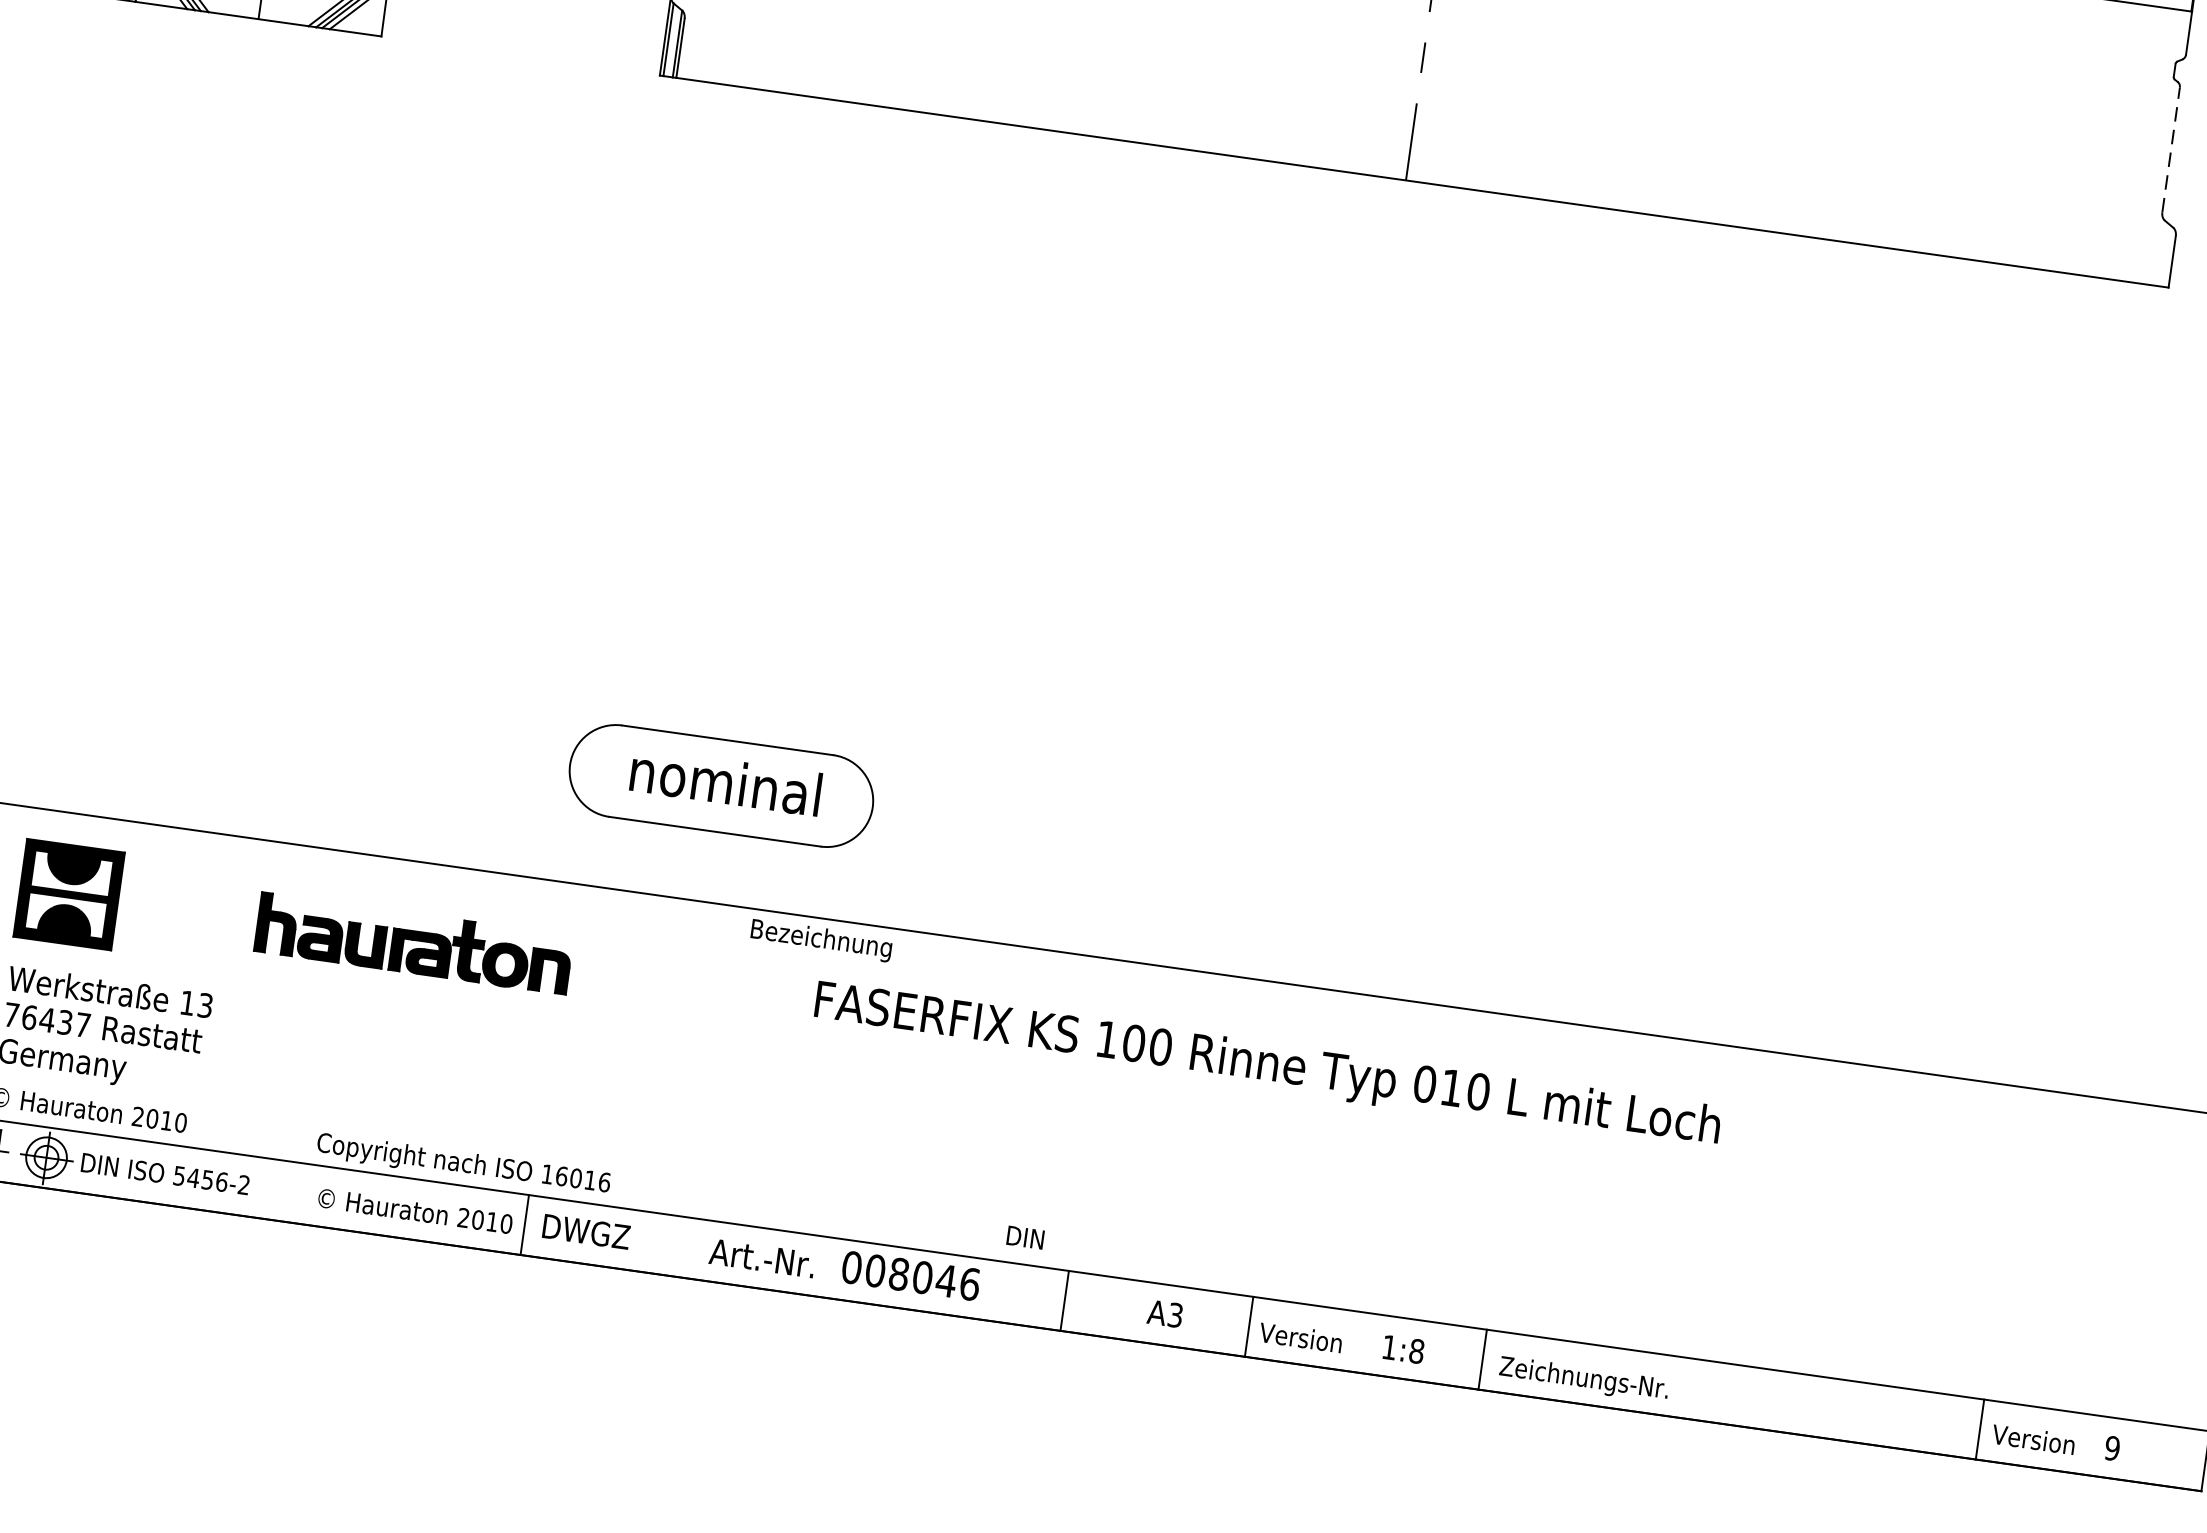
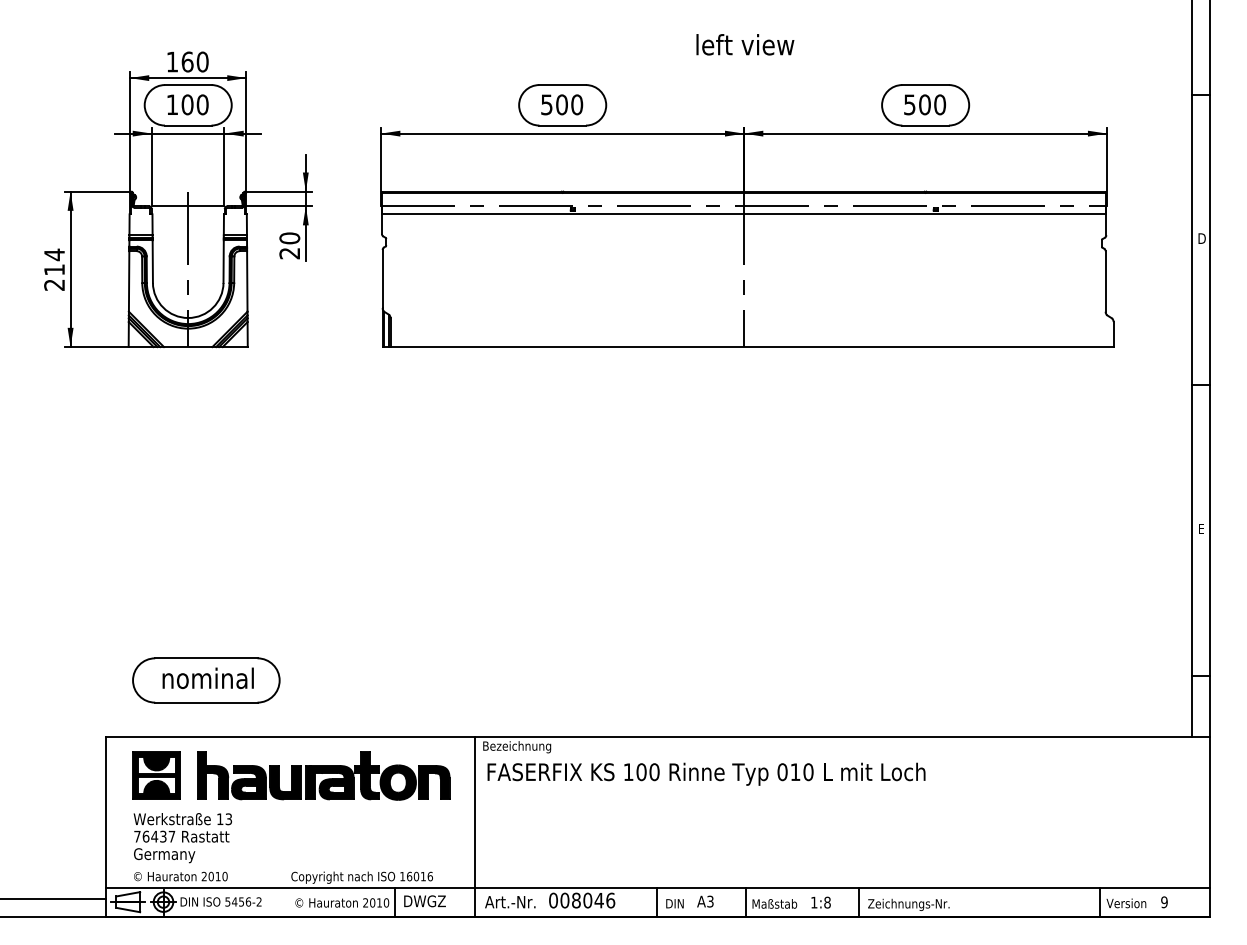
line: (2171, 147) -> (1105, 280), dashed -> solid
part: (721, 786) -> (206, 680), moved
part: (413, 942) -> (323, 775), size x1.67
text: (1267, 1064) -> (706, 773), moved
line: (710, 1091) -> (474, 826), added
text: (1024, 1237) -> (674, 903), moved
text: (1307, 1337) -> (774, 903), Version -> Maßstab

